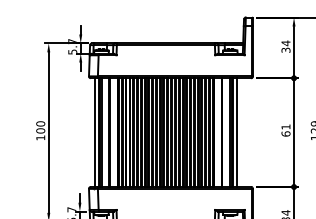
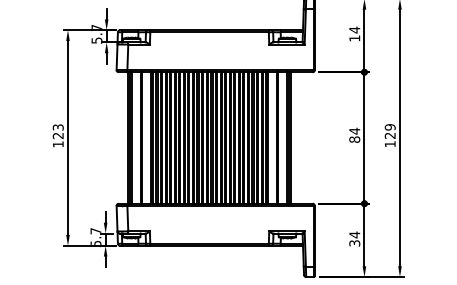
text: (285, 50) -> (354, 38), 34 -> 14
text: (40, 127) -> (57, 131), 100 -> 123
text: (285, 129) -> (354, 134), 61 -> 84
line: (94, 132) -> (123, 137), removed
line: (236, 132) -> (295, 137), removed

